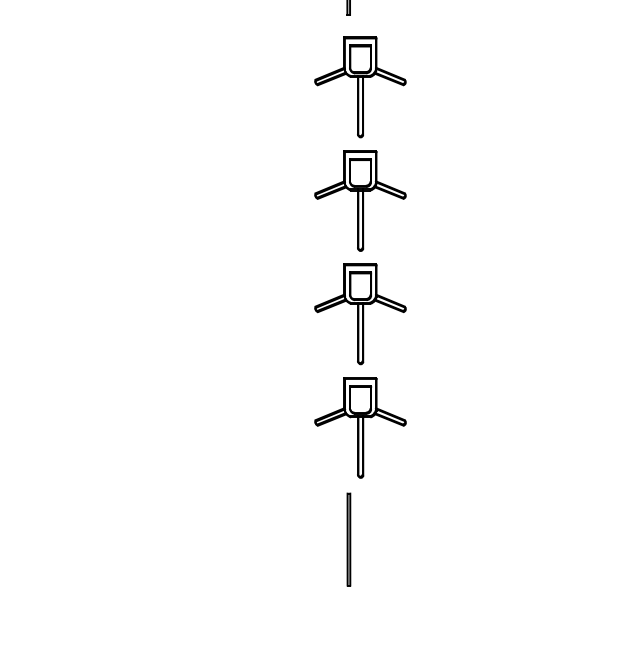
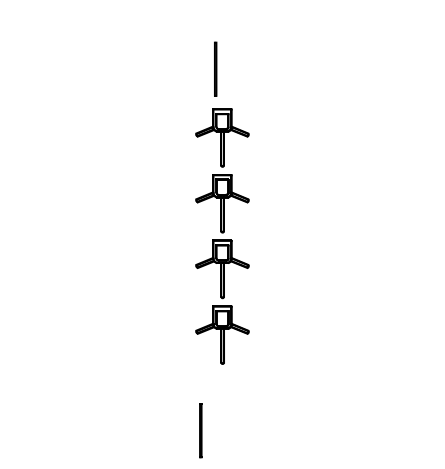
line: (348, 539) -> (200, 430), moved

